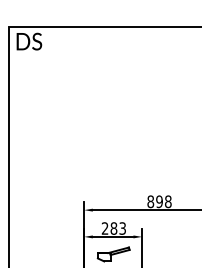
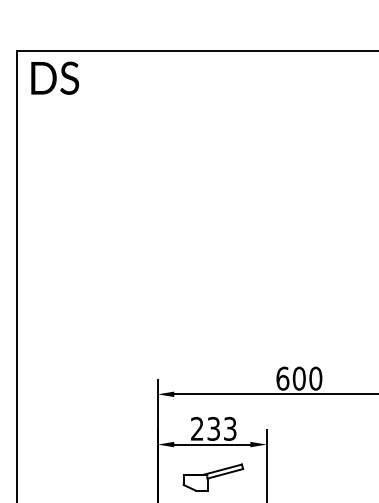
text: (159, 201) -> (299, 378), 898 -> 600
text: (113, 228) -> (212, 428), 283 -> 233

